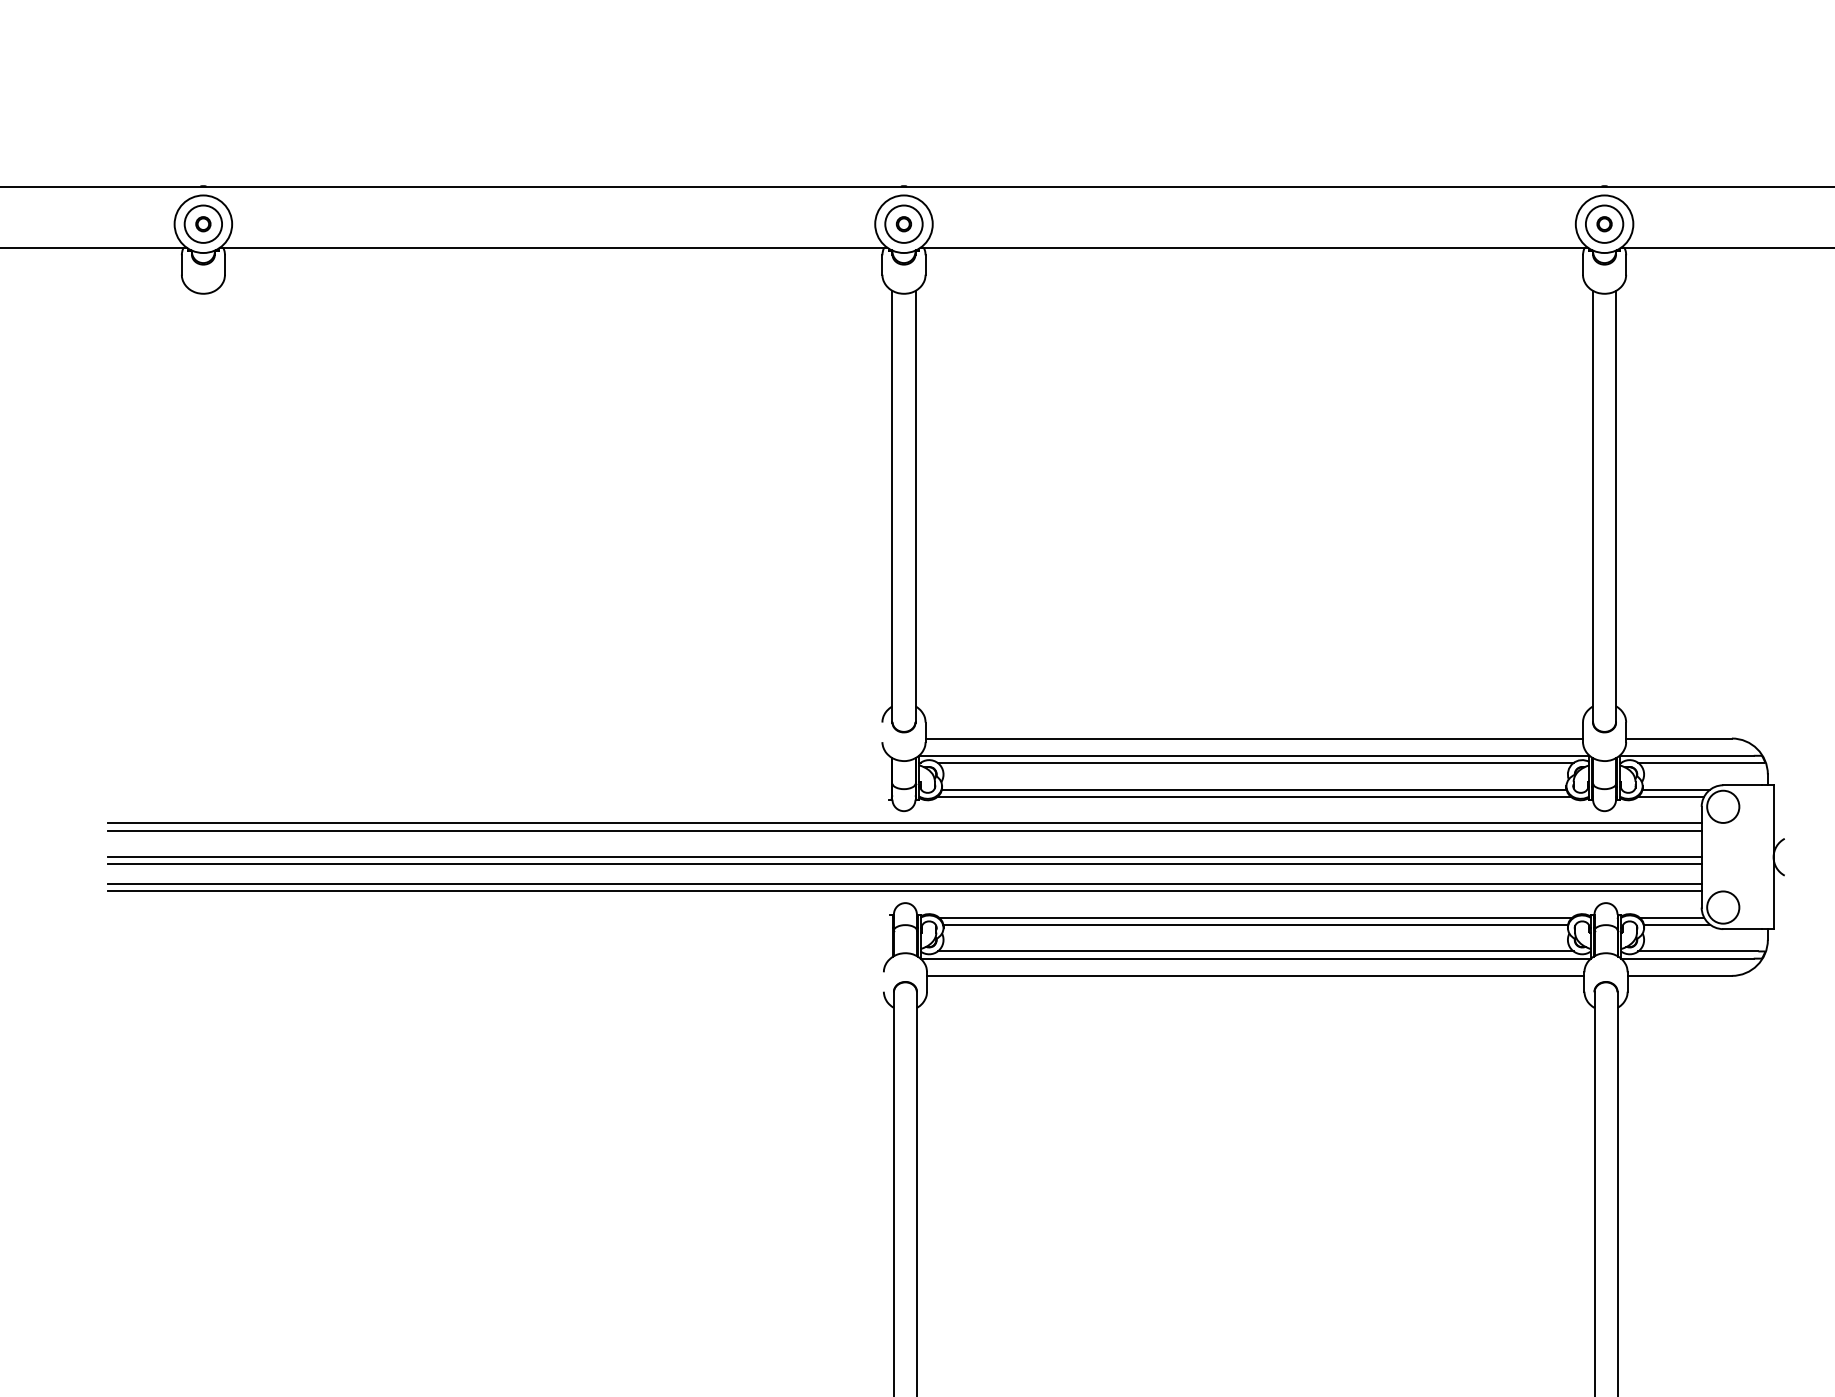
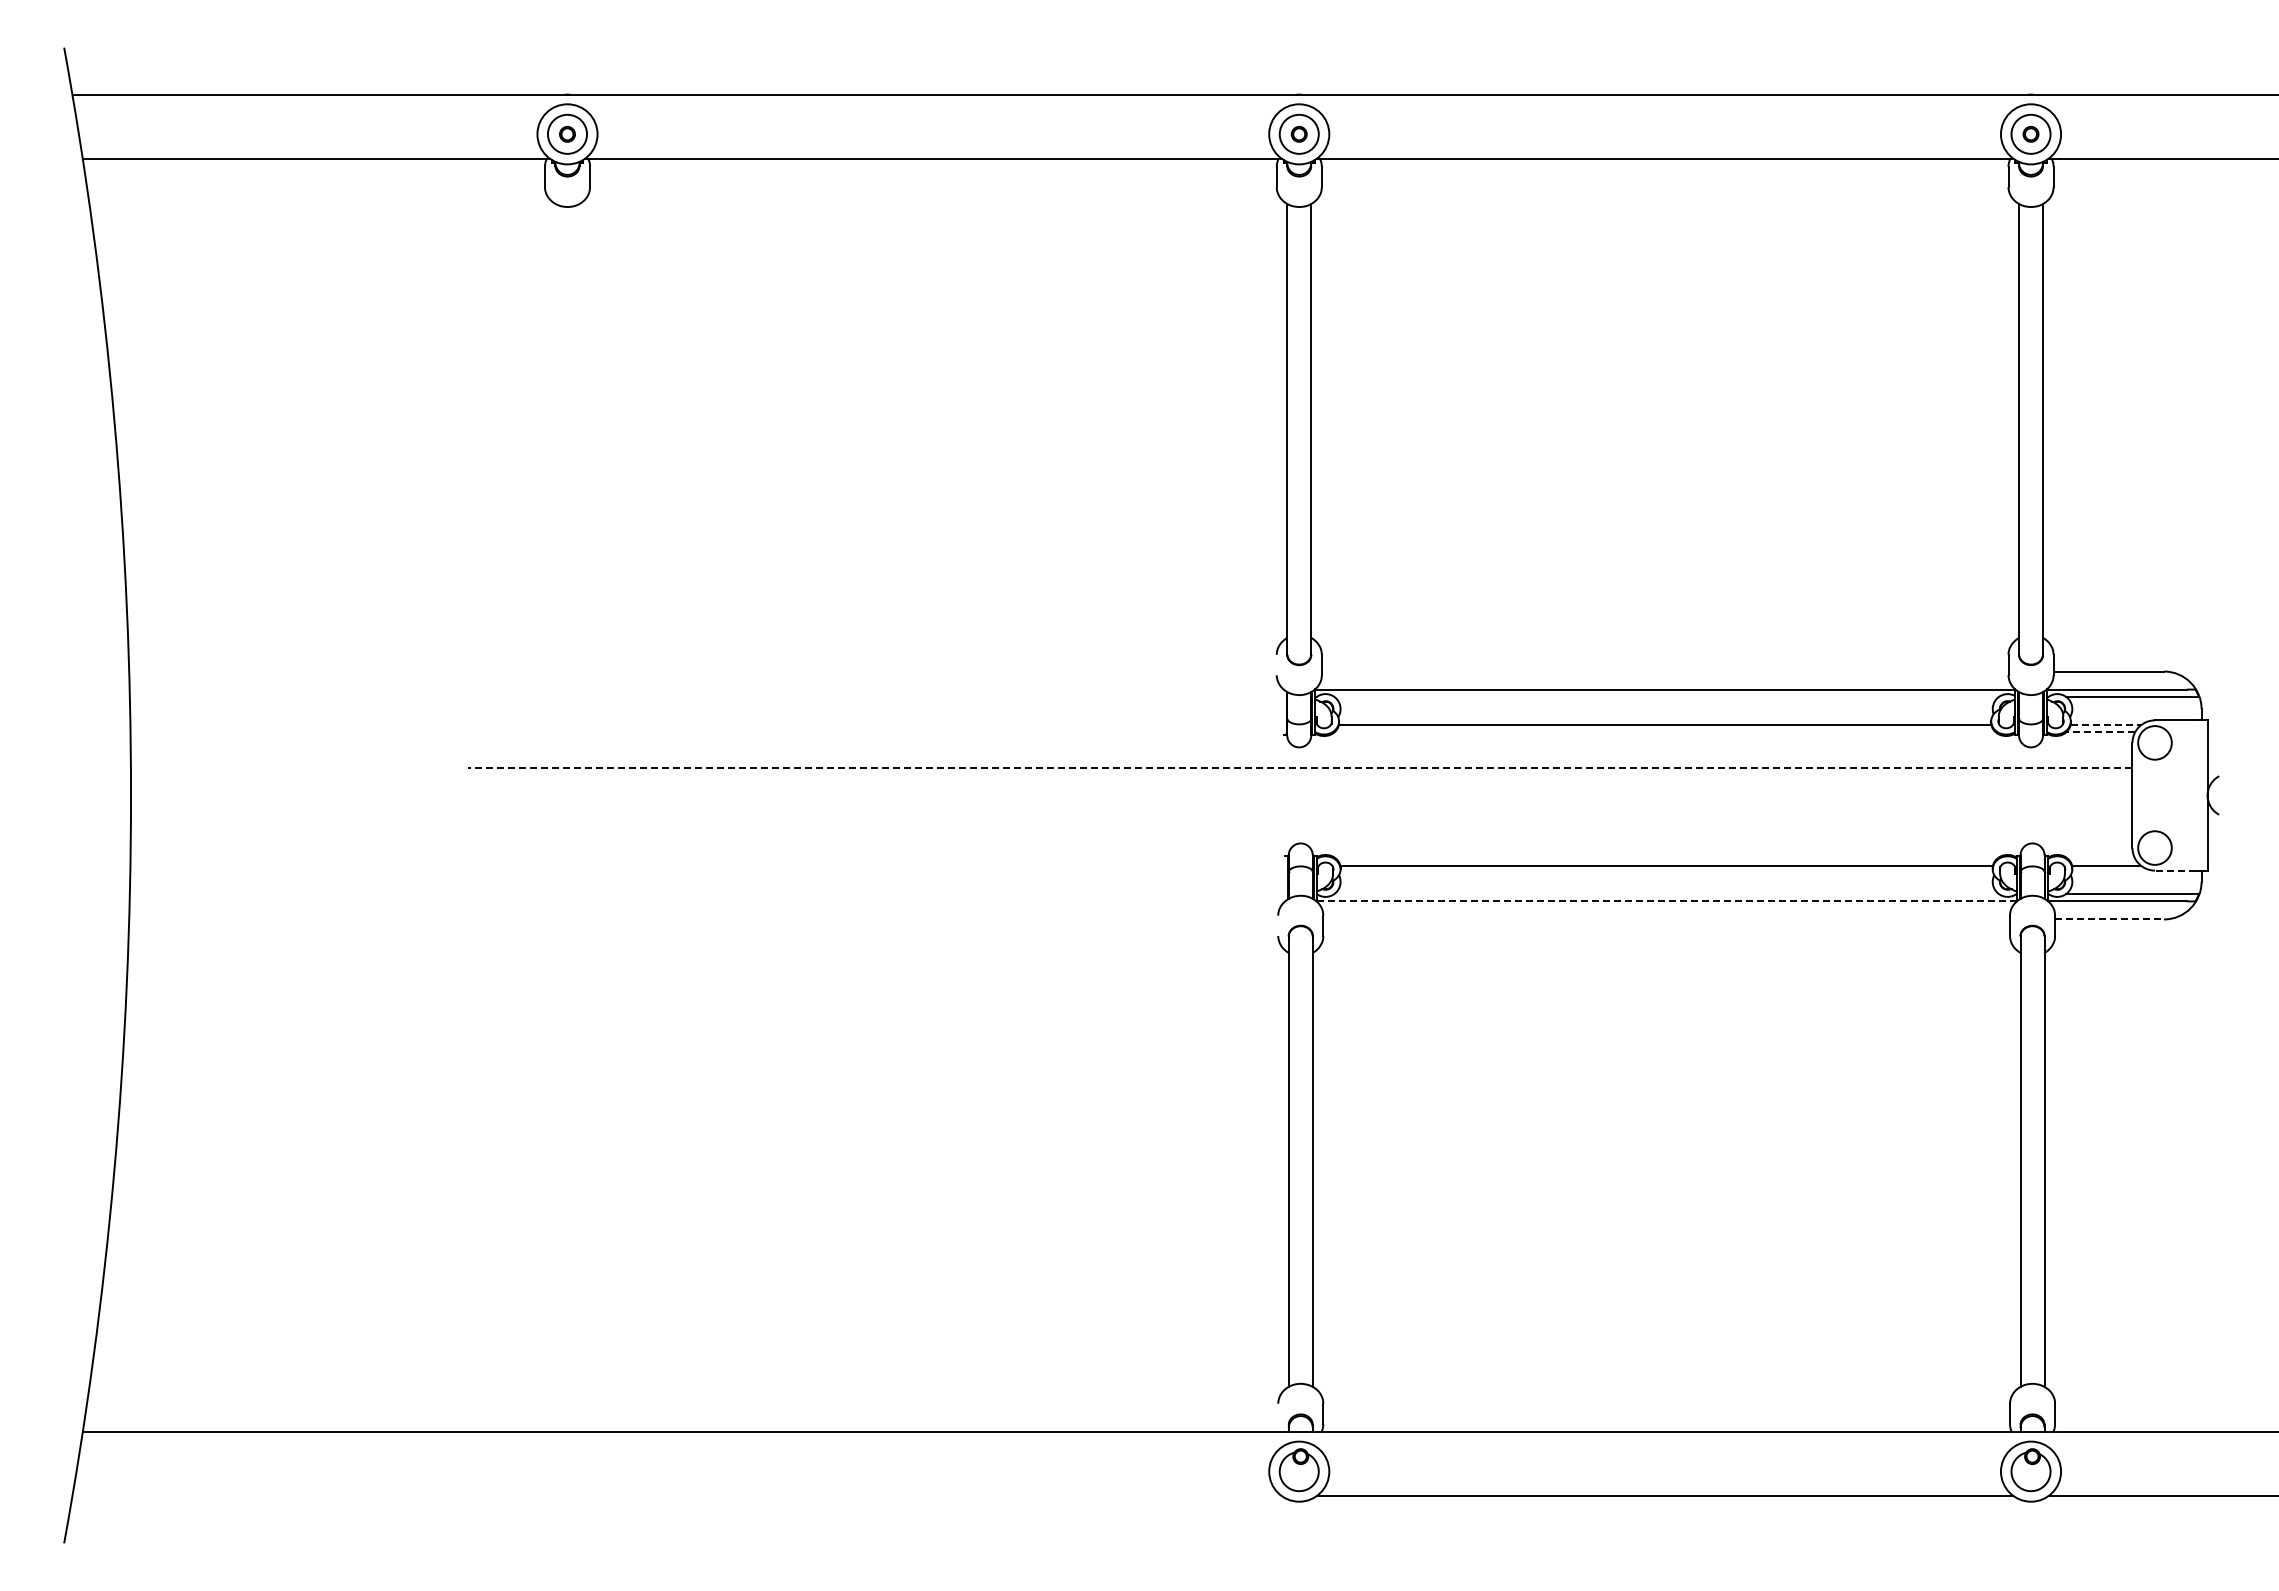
line: (1253, 738) -> (1664, 671), removed
line: (1255, 763) -> (1666, 697), removed
line: (1676, 789) -> (2106, 724), solid -> dashed
line: (1253, 796) -> (1664, 732), removed
line: (1671, 796) -> (2100, 732), solid -> dashed
line: (904, 823) -> (1299, 760), removed
line: (904, 830) -> (1299, 767), solid -> dashed
line: (904, 857) -> (1299, 795), removed
line: (904, 864) -> (1299, 803), removed
line: (904, 884) -> (1299, 823), removed
line: (904, 890) -> (1299, 830), removed
line: (1255, 917) -> (1666, 858), removed
line: (1672, 917) -> (2101, 858), removed
line: (1741, 929) -> (2174, 870), solid -> dashed
line: (1255, 951) -> (1666, 893), removed
line: (1255, 958) -> (1666, 901), solid -> dashed
line: (1255, 975) -> (1666, 919), removed
line: (1680, 975) -> (2110, 919), solid -> dashed

